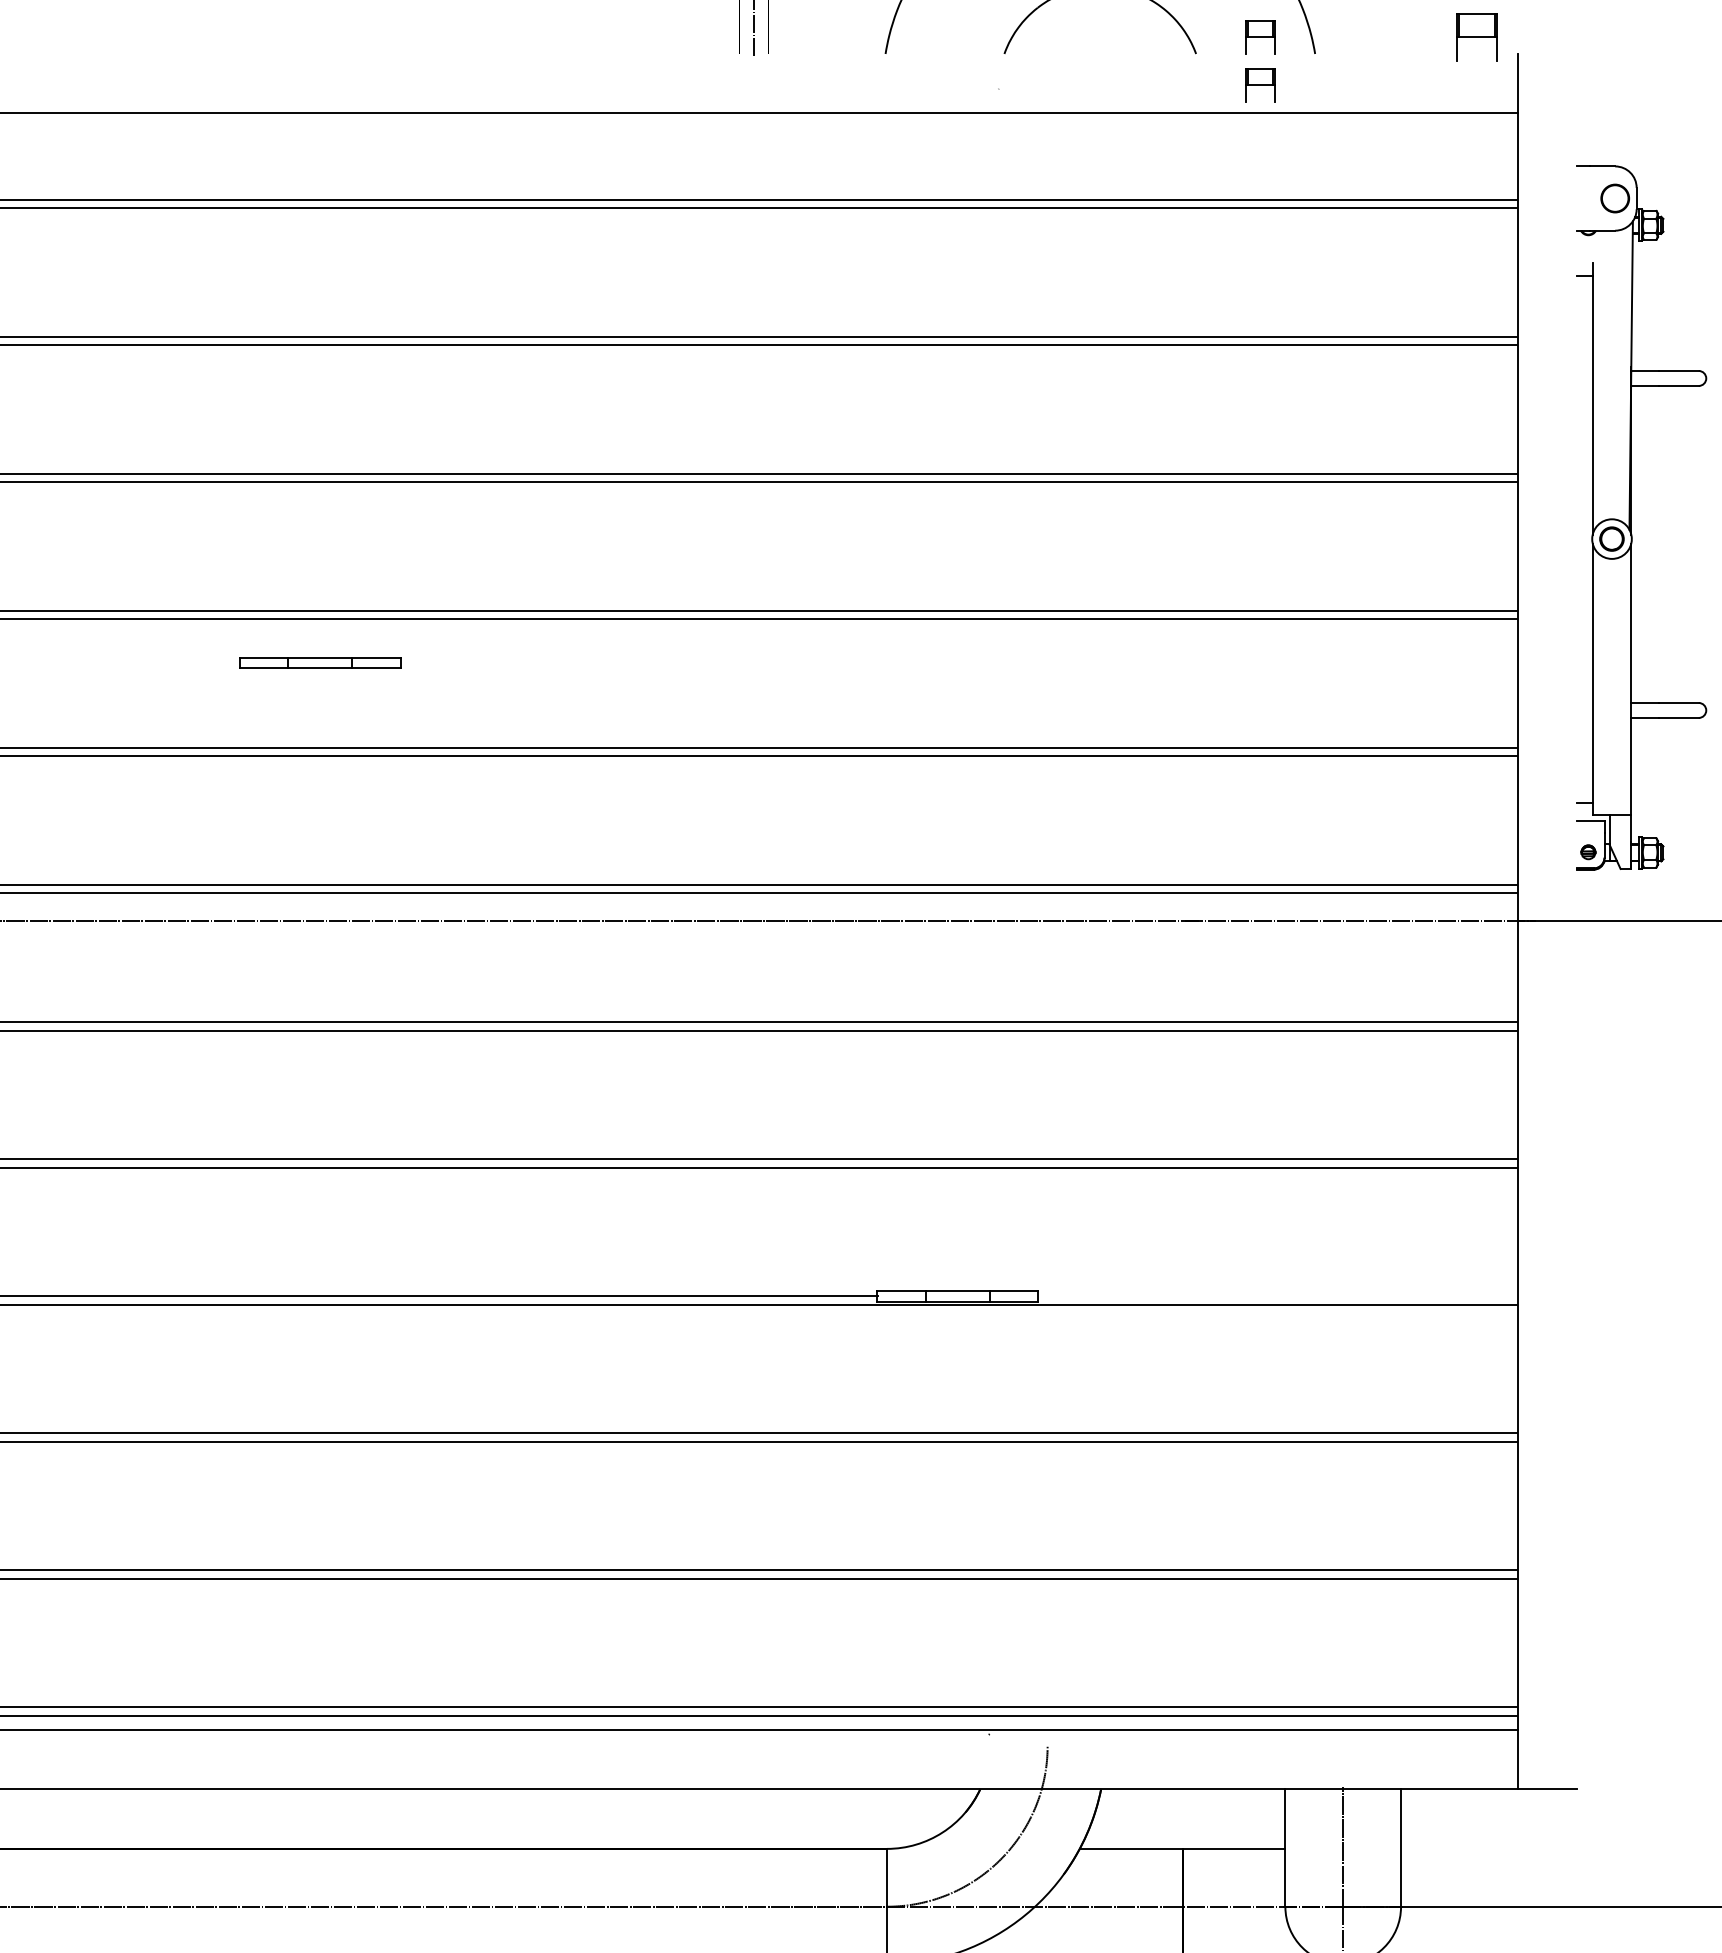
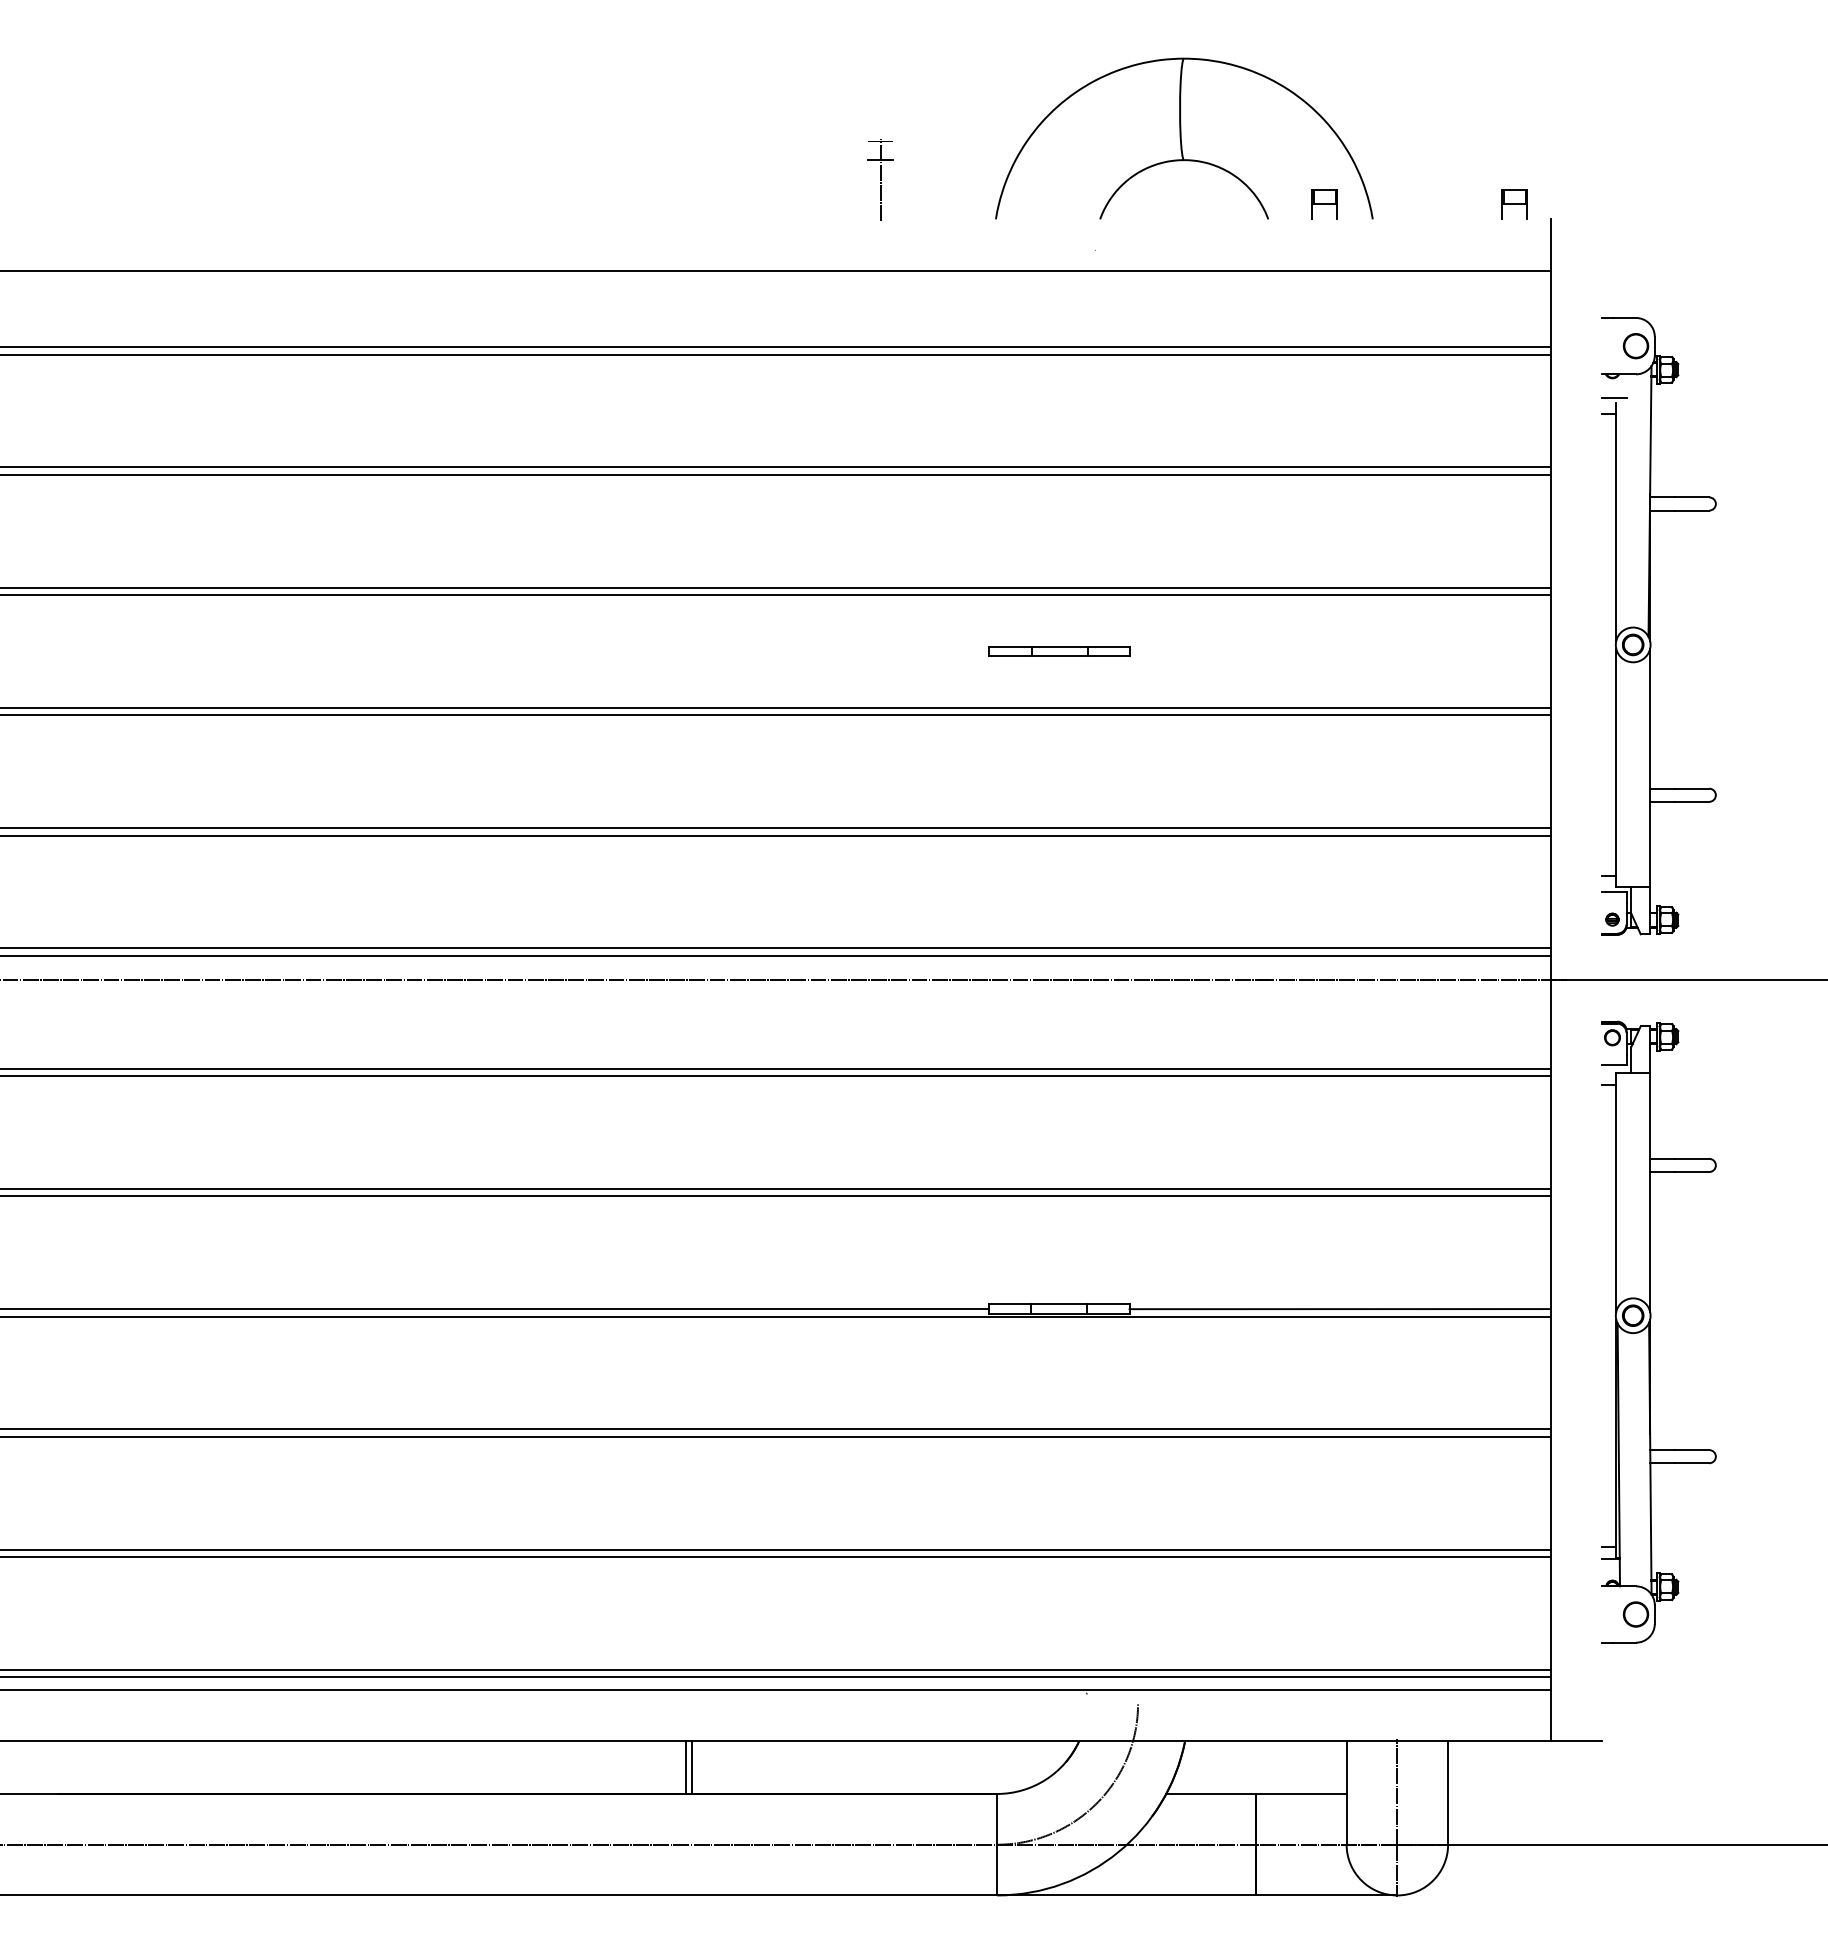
part: (1476, 37) -> (1514, 204), size x0.71
part: (1260, 84) -> (1324, 246), removed
line: (1590, 258) -> (1614, 398), added
part: (319, 662) -> (1059, 651), moved
line: (1277, 1296) -> (1339, 1309), added
part: (1631, 1321) -> (1650, 1331), added
line: (532, 1818) -> (686, 1767), added
line: (538, 1818) -> (691, 1767), added

